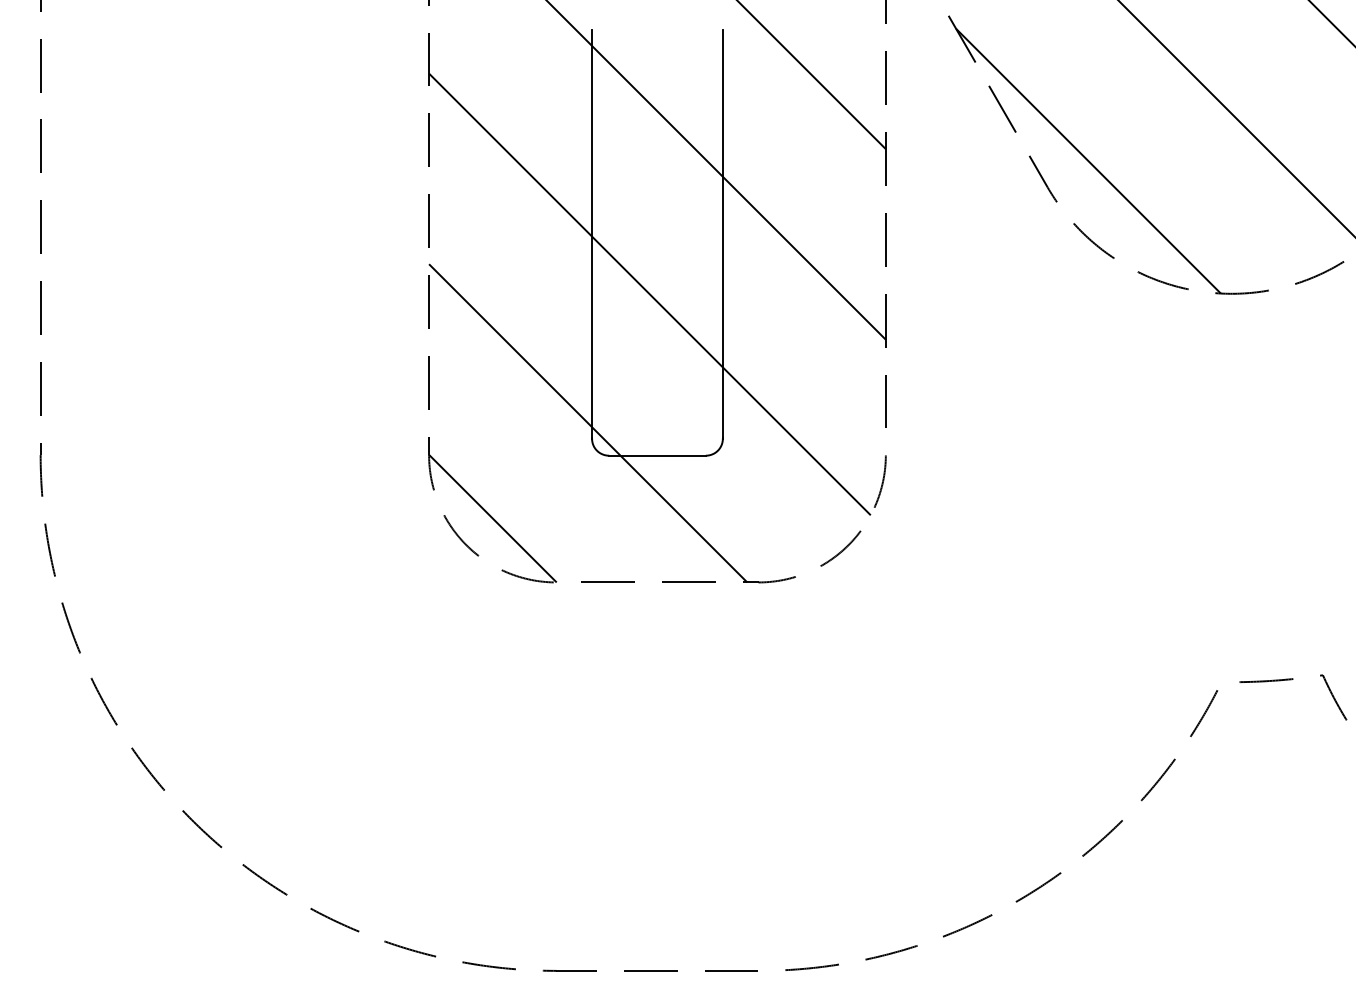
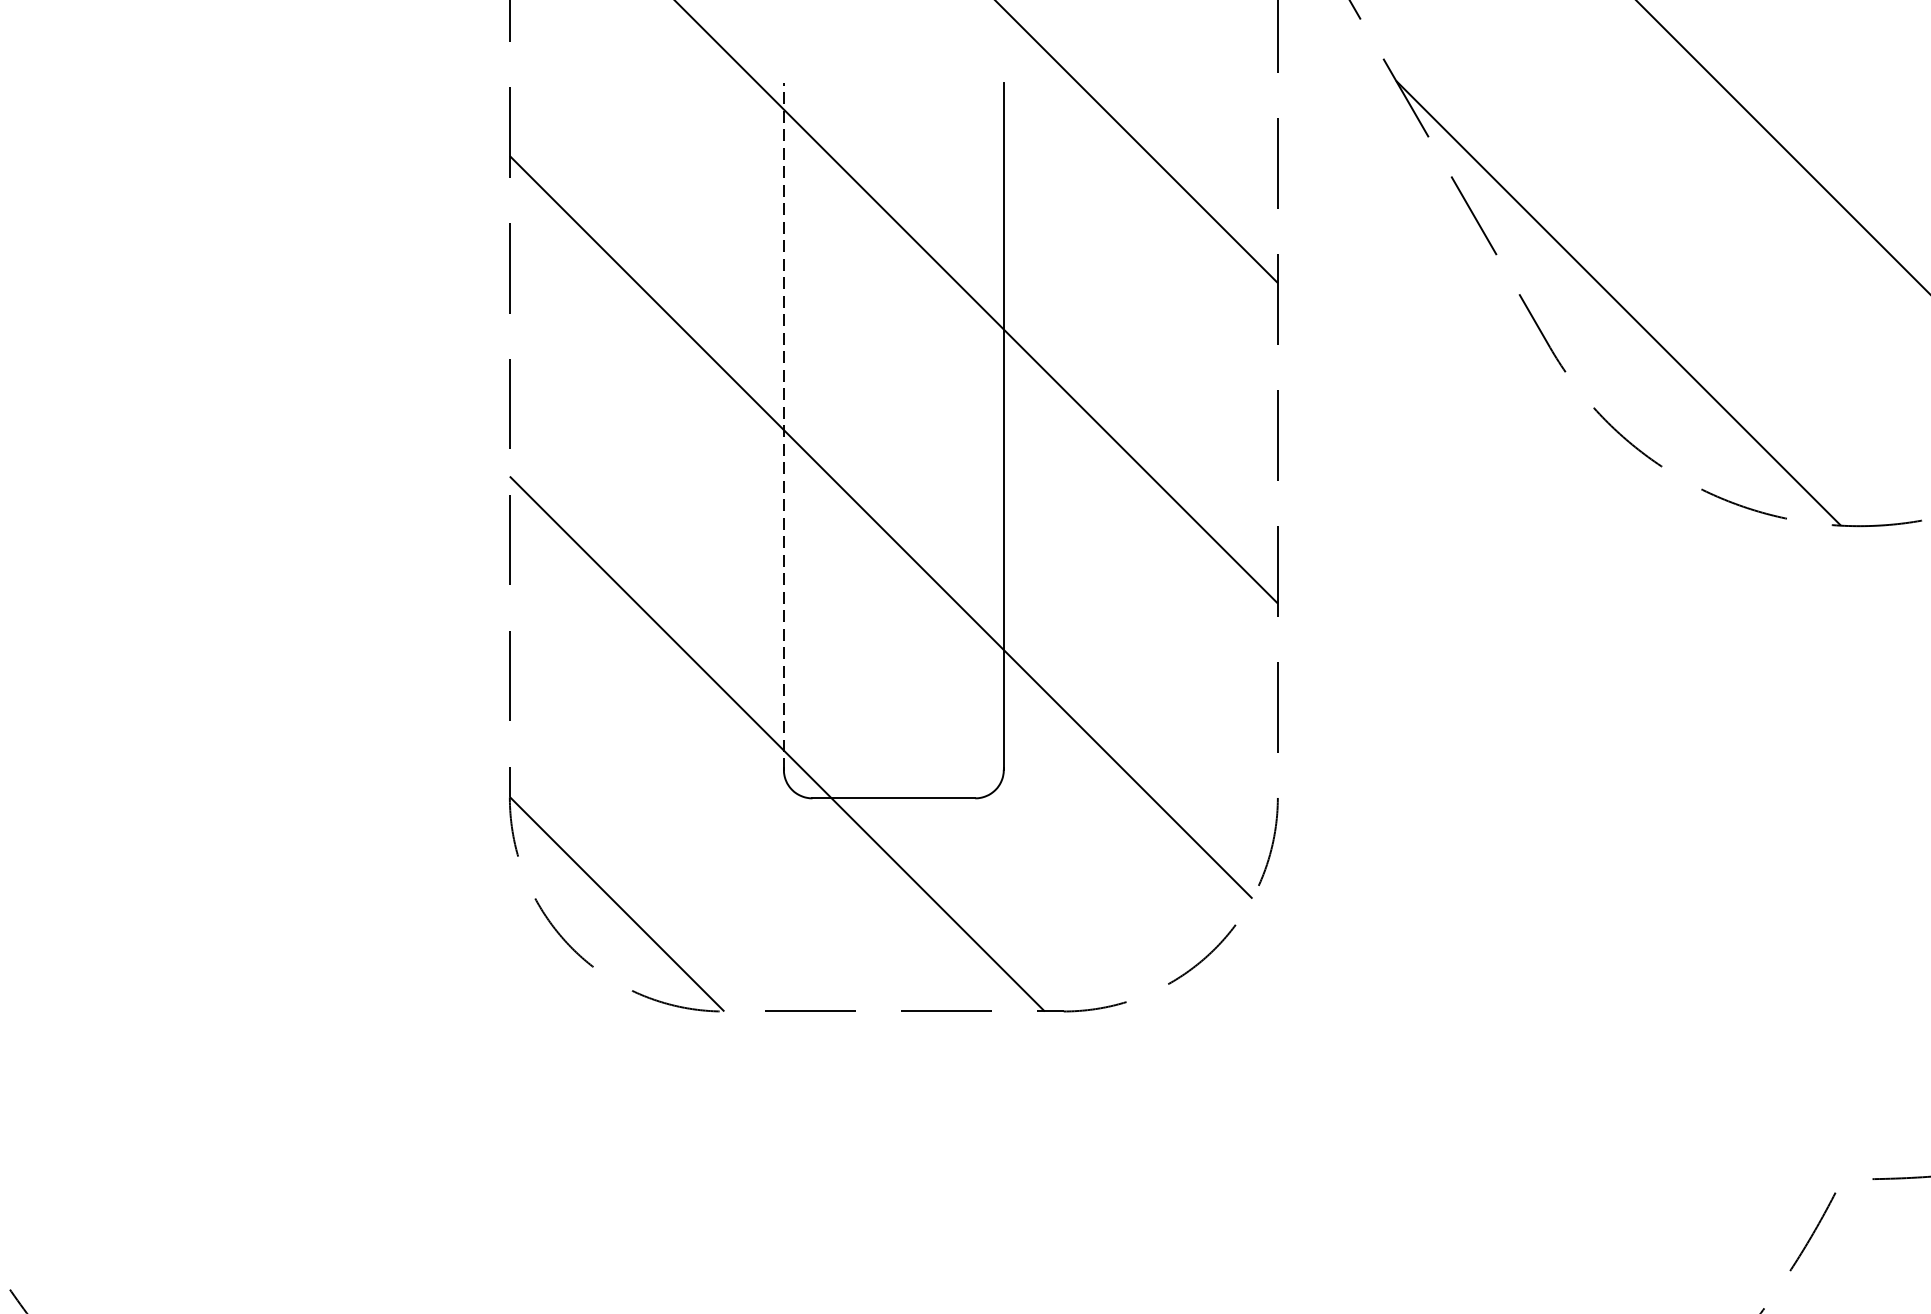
line: (592, 233) -> (784, 424), solid -> dashed

